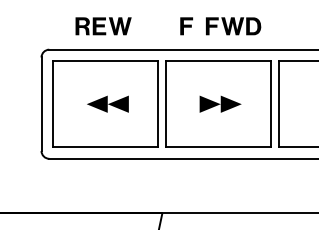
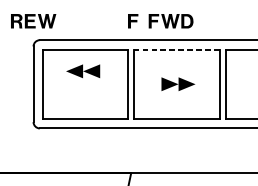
part: (103, 26) -> (33, 21), moved
part: (220, 26) -> (160, 21), moved
line: (218, 61) -> (176, 49), solid -> dashed
part: (107, 103) -> (82, 70), moved

